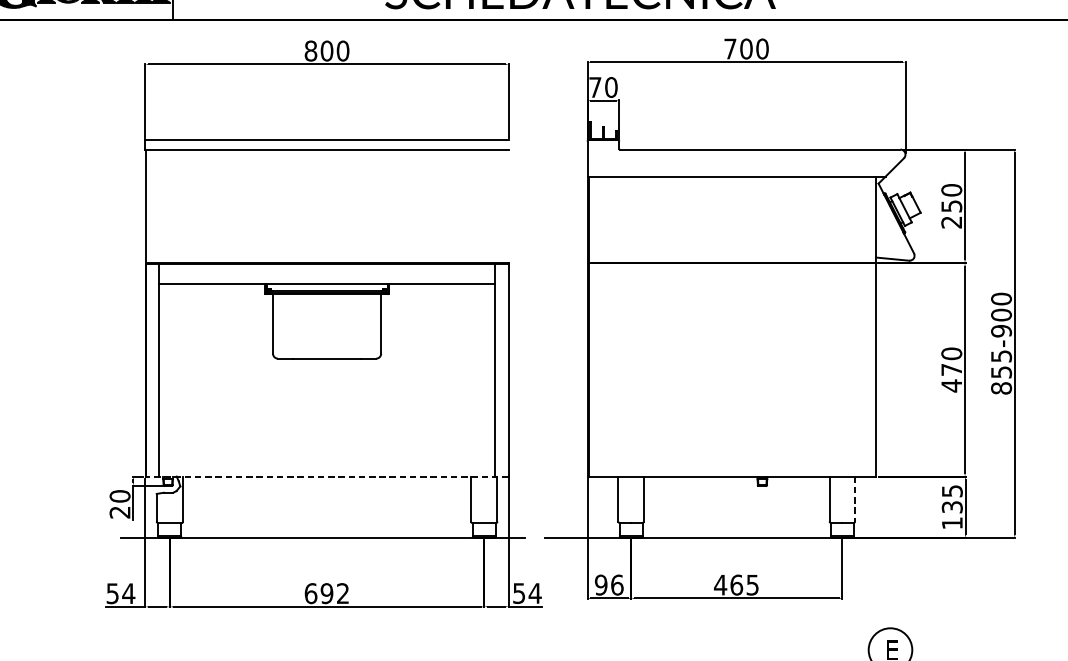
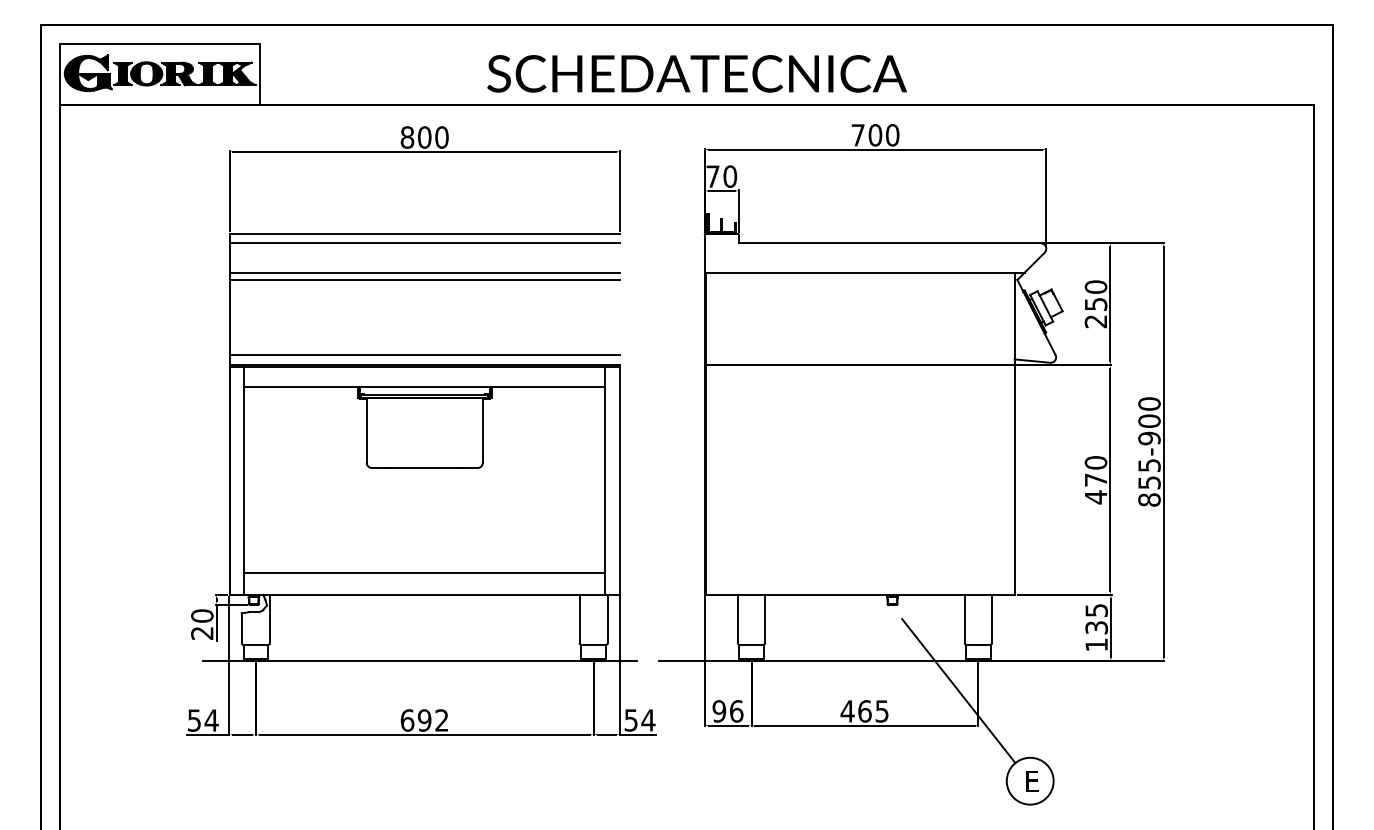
line: (326, 176) -> (424, 272), added
line: (326, 183) -> (424, 279), added
line: (326, 252) -> (424, 354), added
line: (326, 455) -> (424, 572), added
line: (326, 476) -> (424, 594), dashed -> solid
line: (855, 499) -> (992, 619), dashed -> solid
line: (823, 566) -> (958, 691), added

